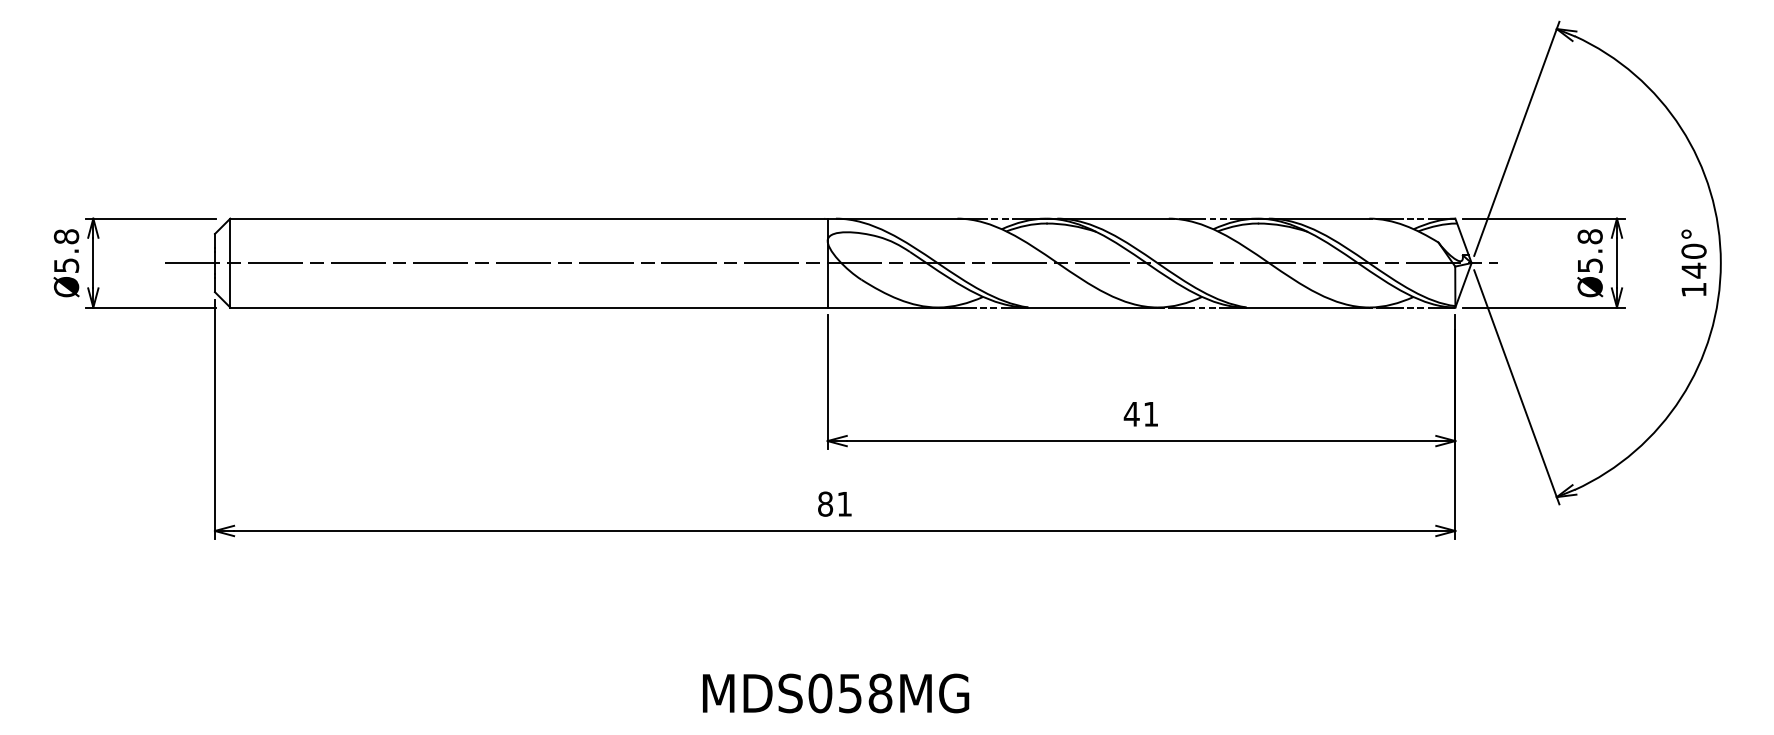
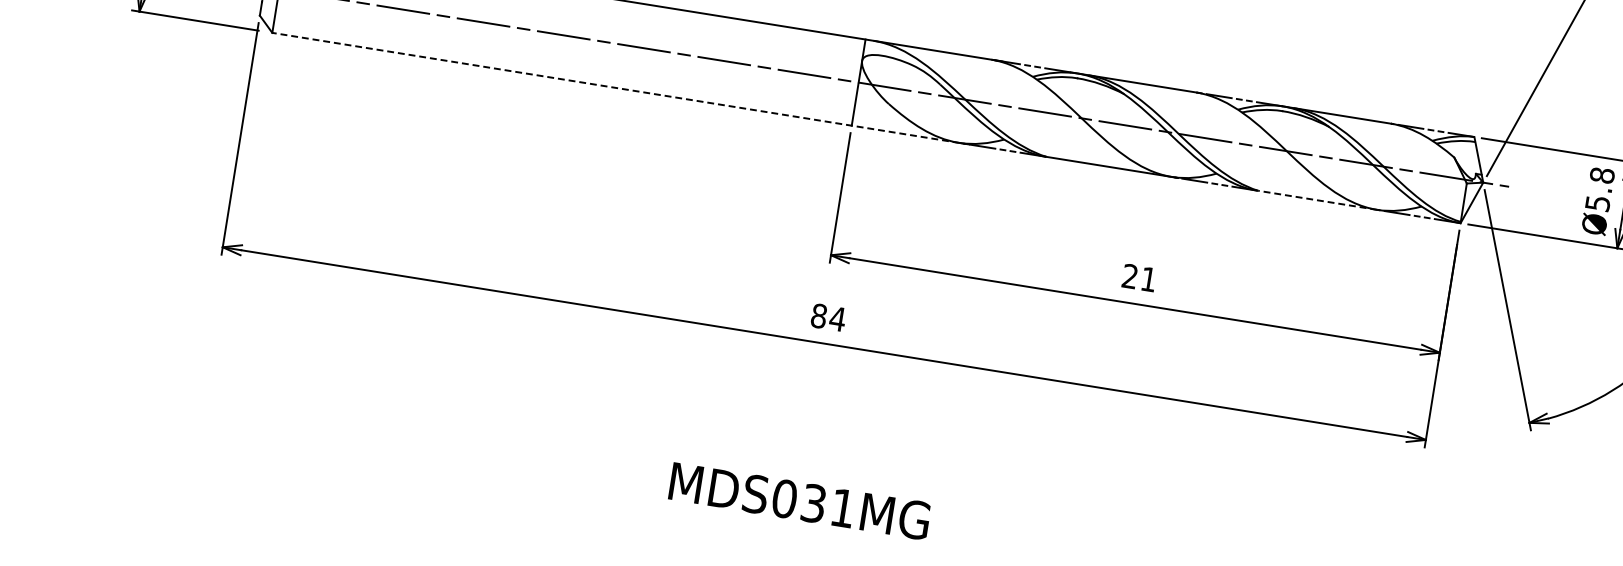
line: (590, 307) -> (621, 88), solid -> dashed
line: (1307, 307) -> (1317, 200), solid -> dashed
text: (1131, 413) -> (1129, 275), 41 -> 21
text: (844, 504) -> (837, 319), 81 -> 84
text: (865, 693) -> (828, 505), MDS058MG -> MDS031MG

